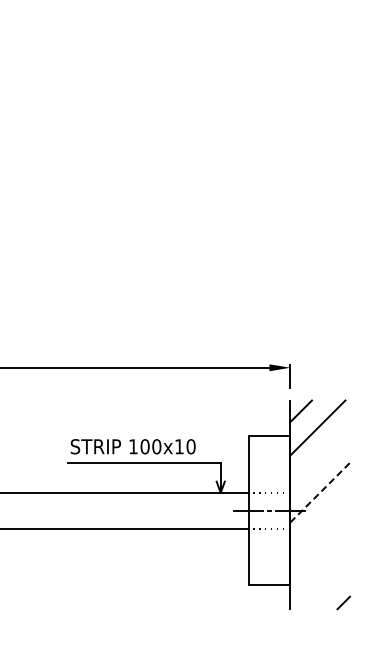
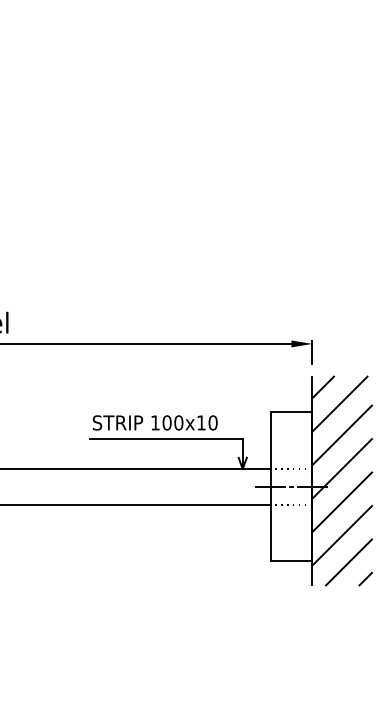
line: (319, 459) -> (341, 435), added
line: (320, 492) -> (342, 468), dashed -> solid
line: (319, 526) -> (341, 502), added
line: (319, 559) -> (341, 535), added
line: (326, 586) -> (348, 562), added

